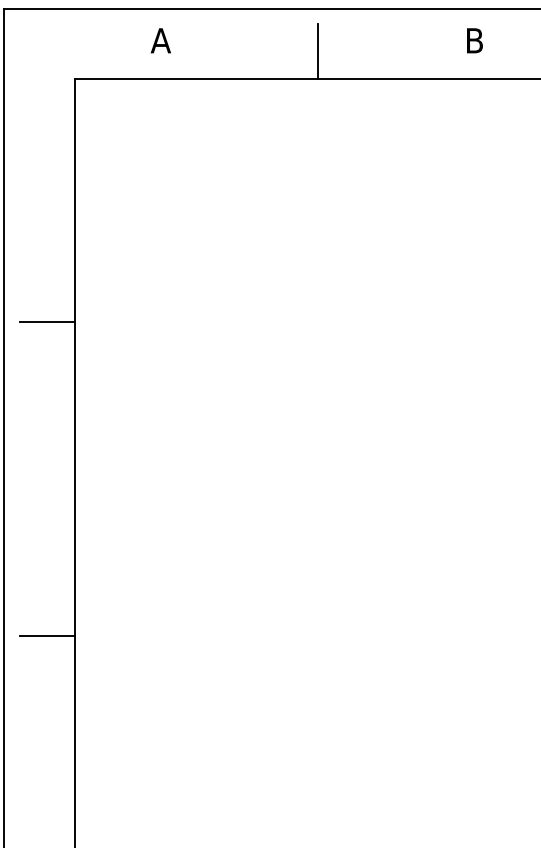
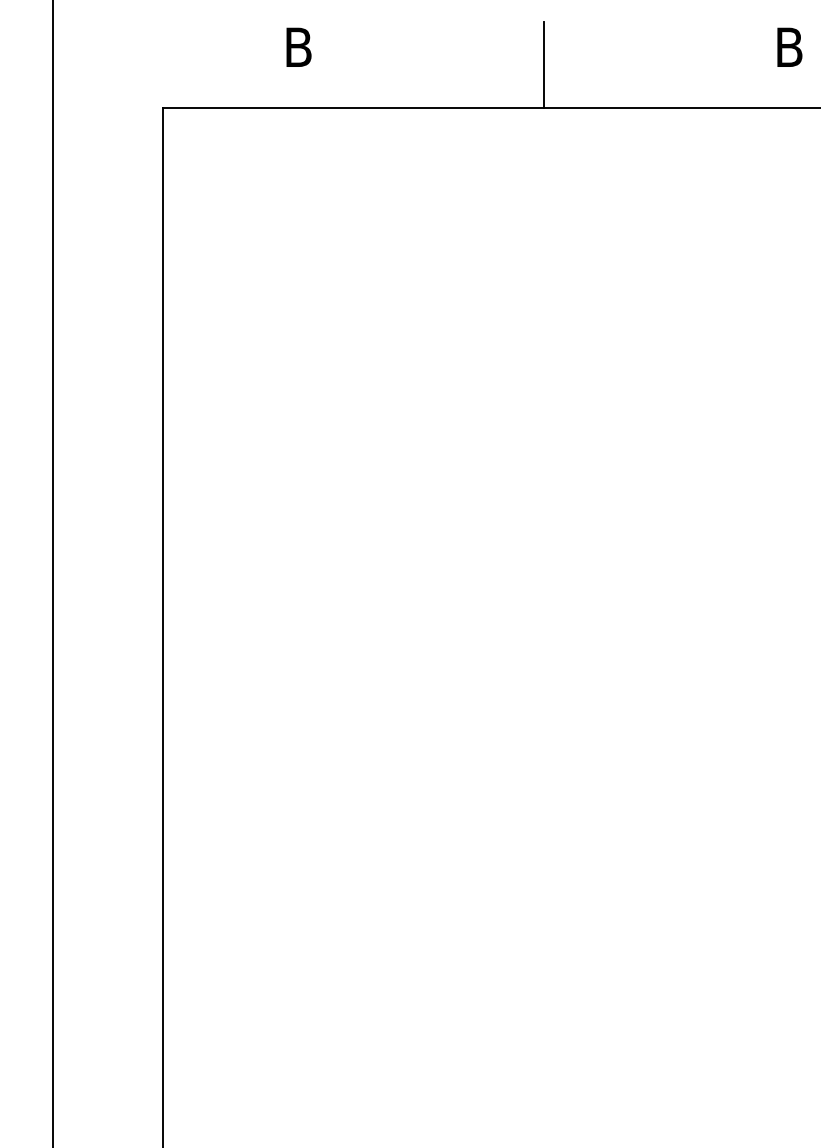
text: (160, 40) -> (297, 46), A -> B
line: (46, 322) -> (119, 488), removed
line: (46, 635) -> (119, 978), removed

